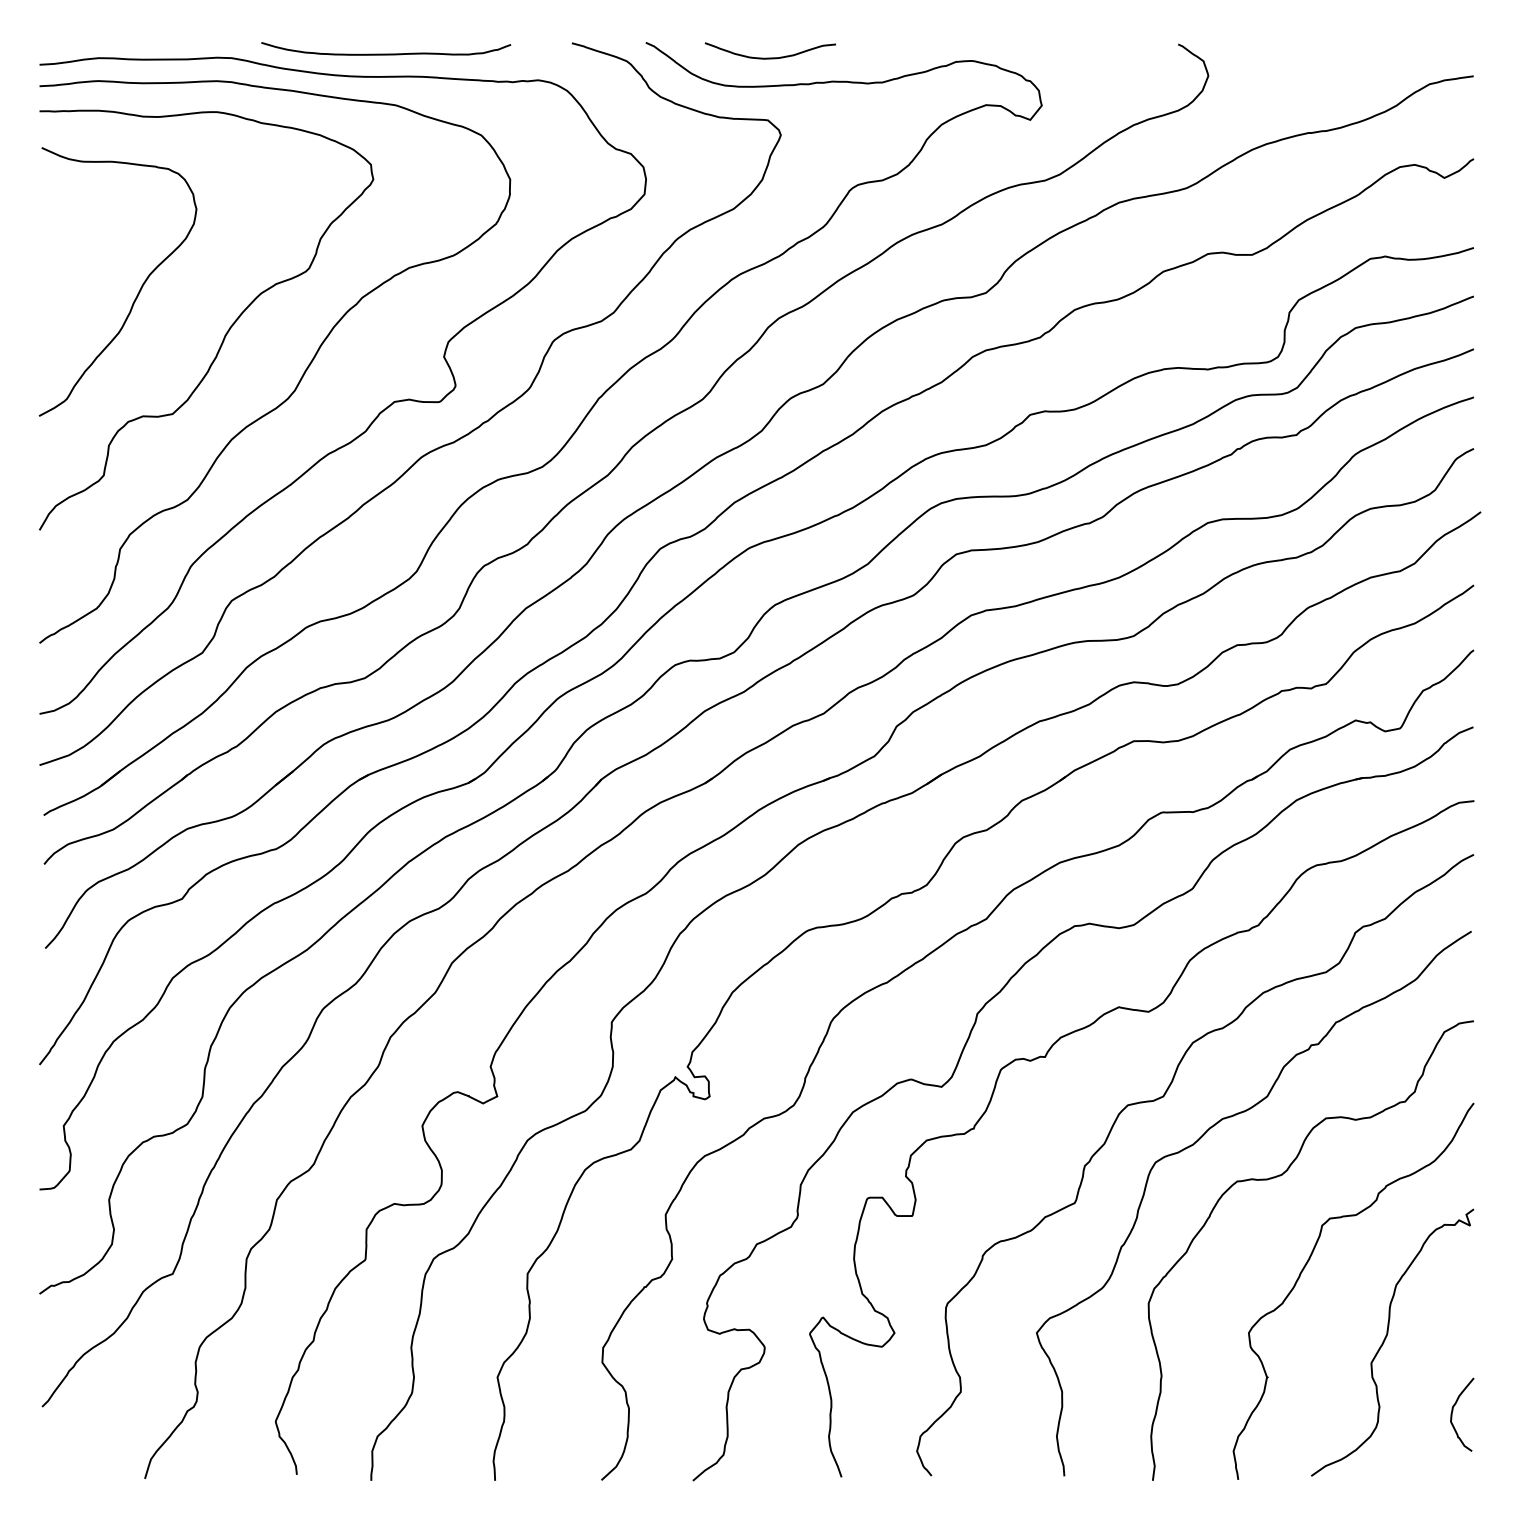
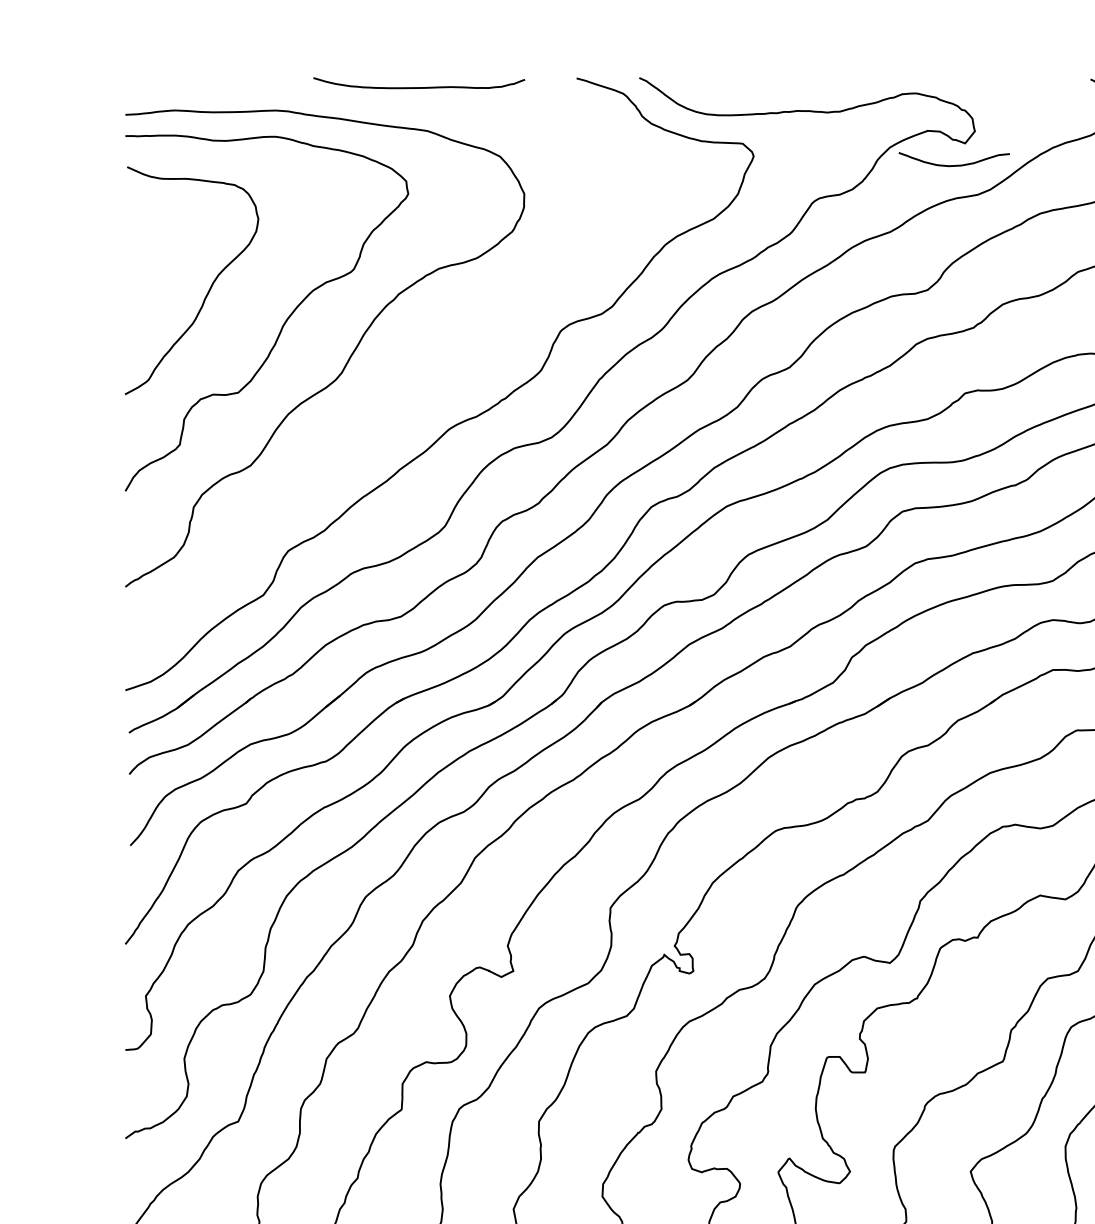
curve: (769, 57) -> (953, 165), moved
curve: (377, 414) -> (411, 393), removed

